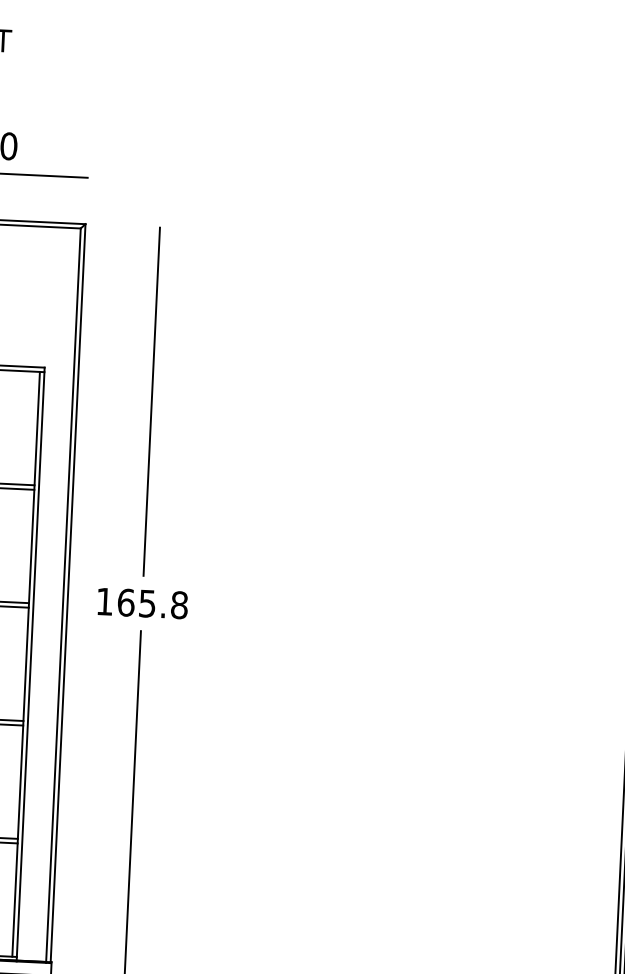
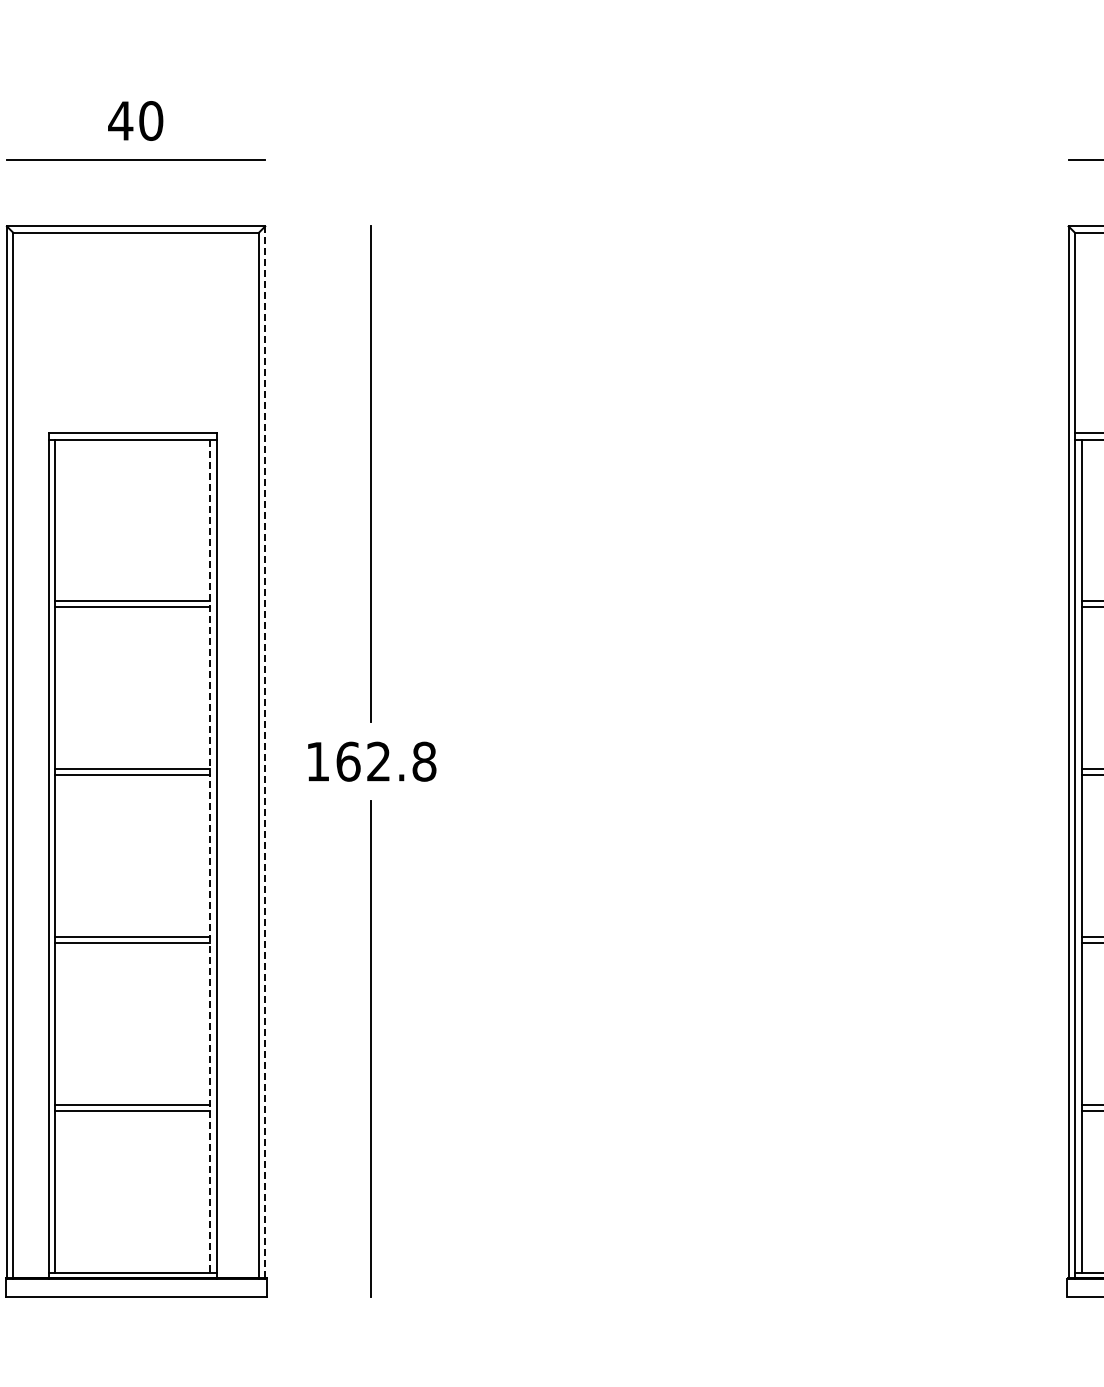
line: (68, 594) -> (265, 753), solid -> dashed
text: (147, 603) -> (378, 761), 165.8 -> 162.8
line: (26, 664) -> (210, 856), solid -> dashed

